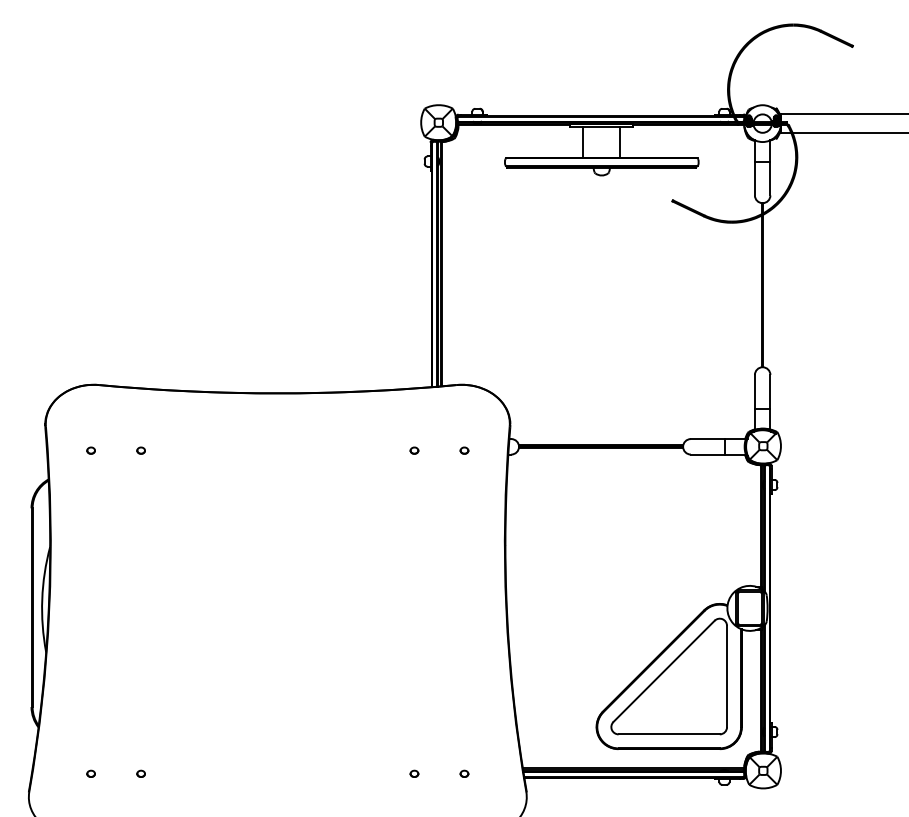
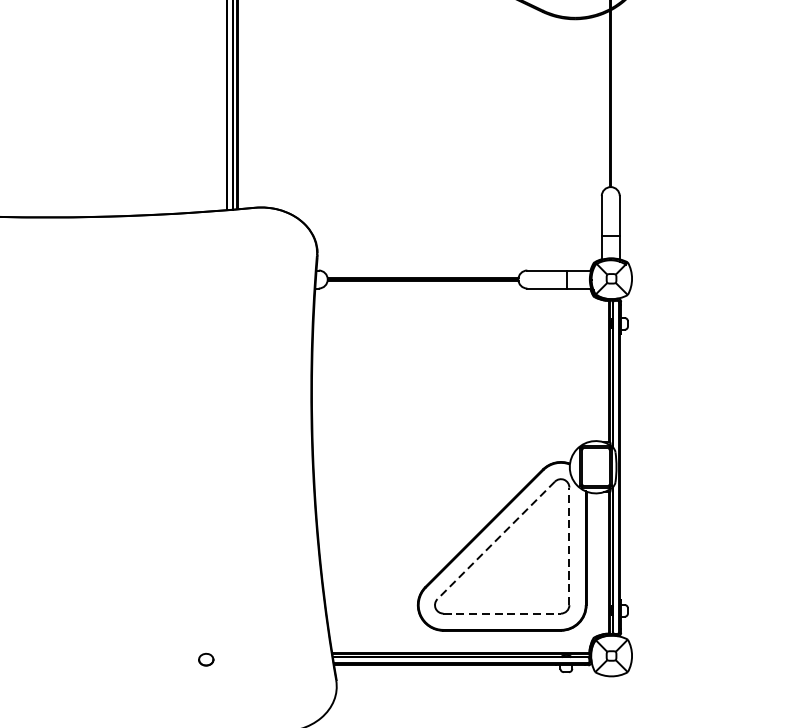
part: (414, 450) -> (206, 283), removed
part: (464, 450) -> (264, 283), removed
line: (664, 671) -> (496, 540), solid -> dashed
line: (727, 676) -> (569, 546), solid -> dashed
line: (669, 734) -> (502, 613), solid -> dashed
part: (414, 773) -> (206, 659), size x1.6
part: (464, 773) -> (264, 659), removed

